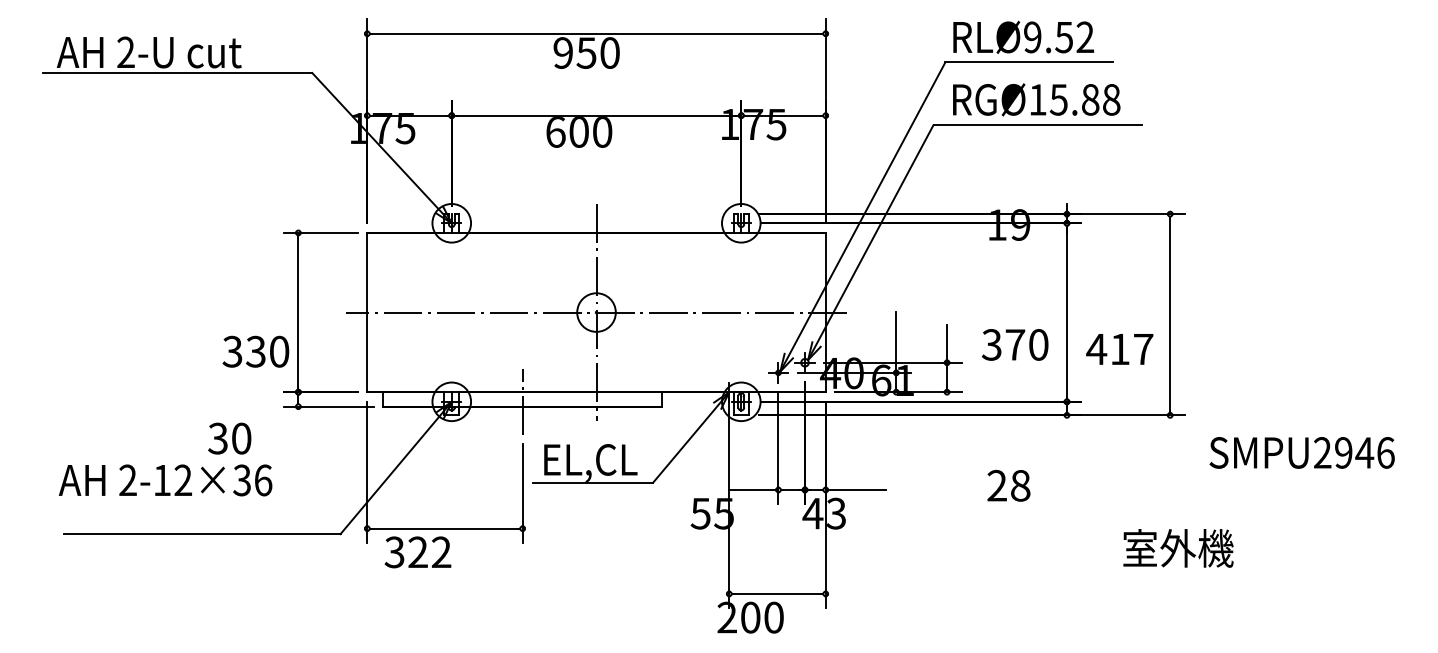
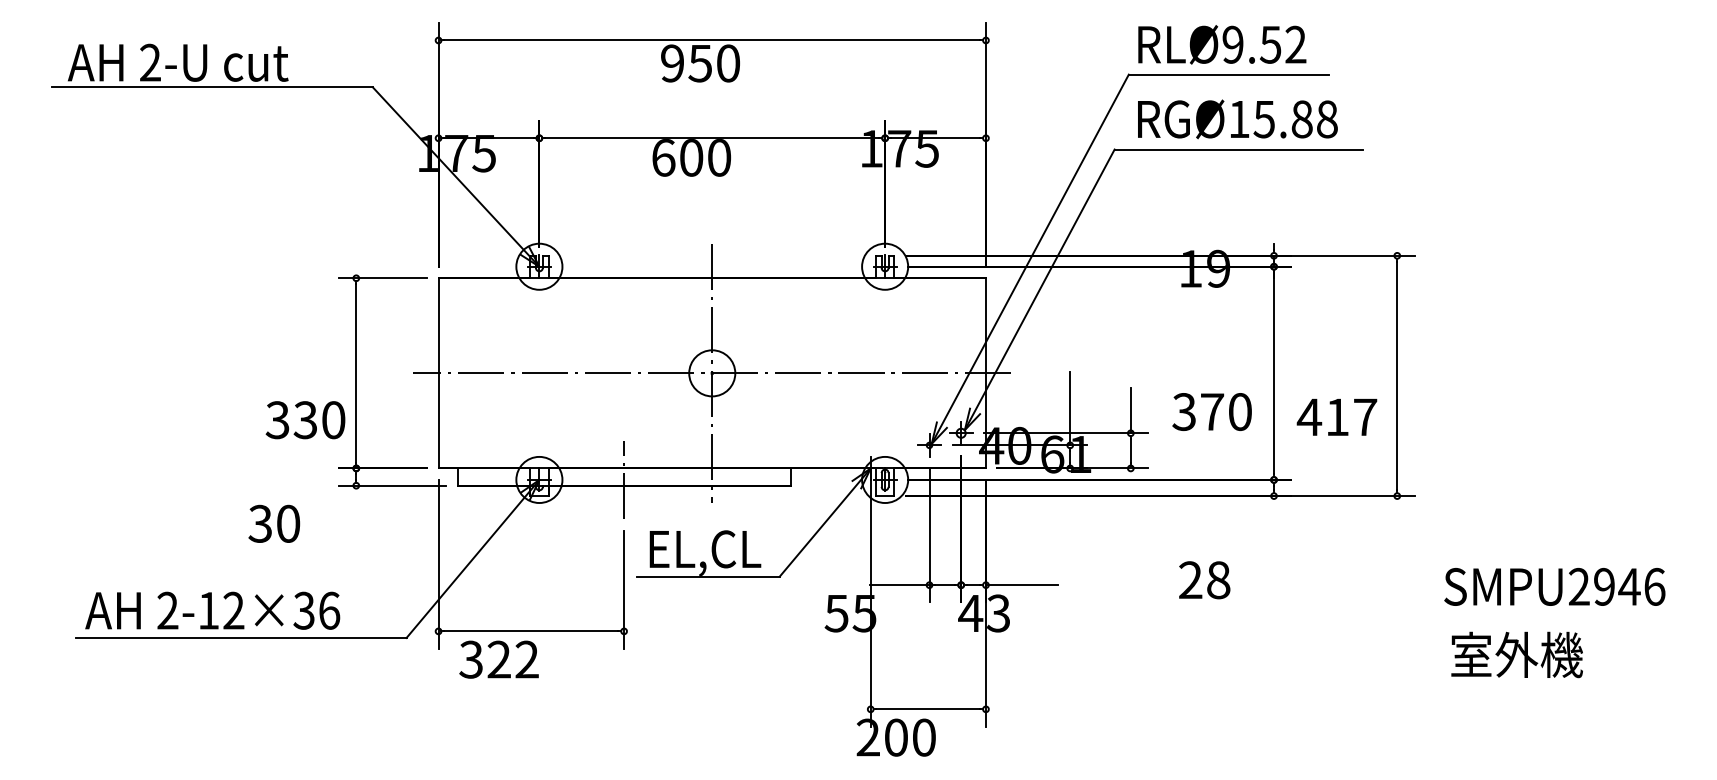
text: (1301, 452) -> (1554, 586), moved
text: (165, 480) -> (212, 610), moved
text: (1177, 548) -> (1516, 654), moved

